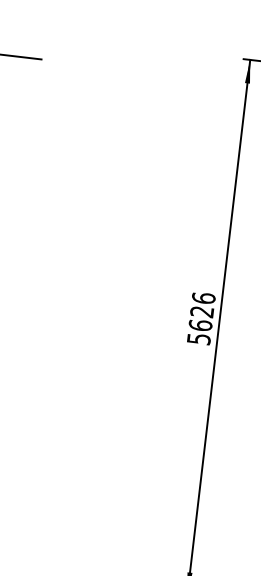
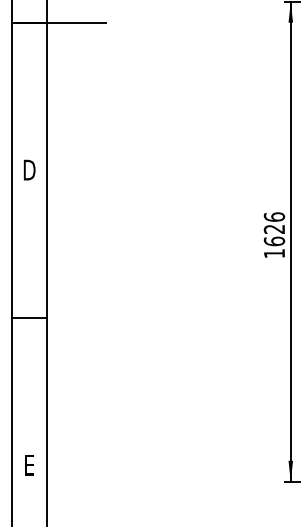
text: (199, 338) -> (274, 253), 5626 -> 1626

